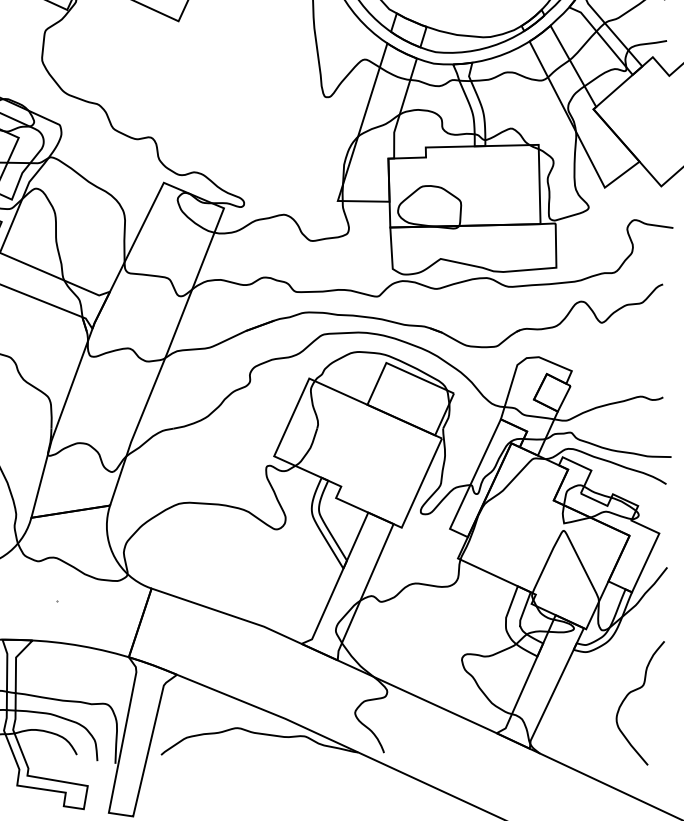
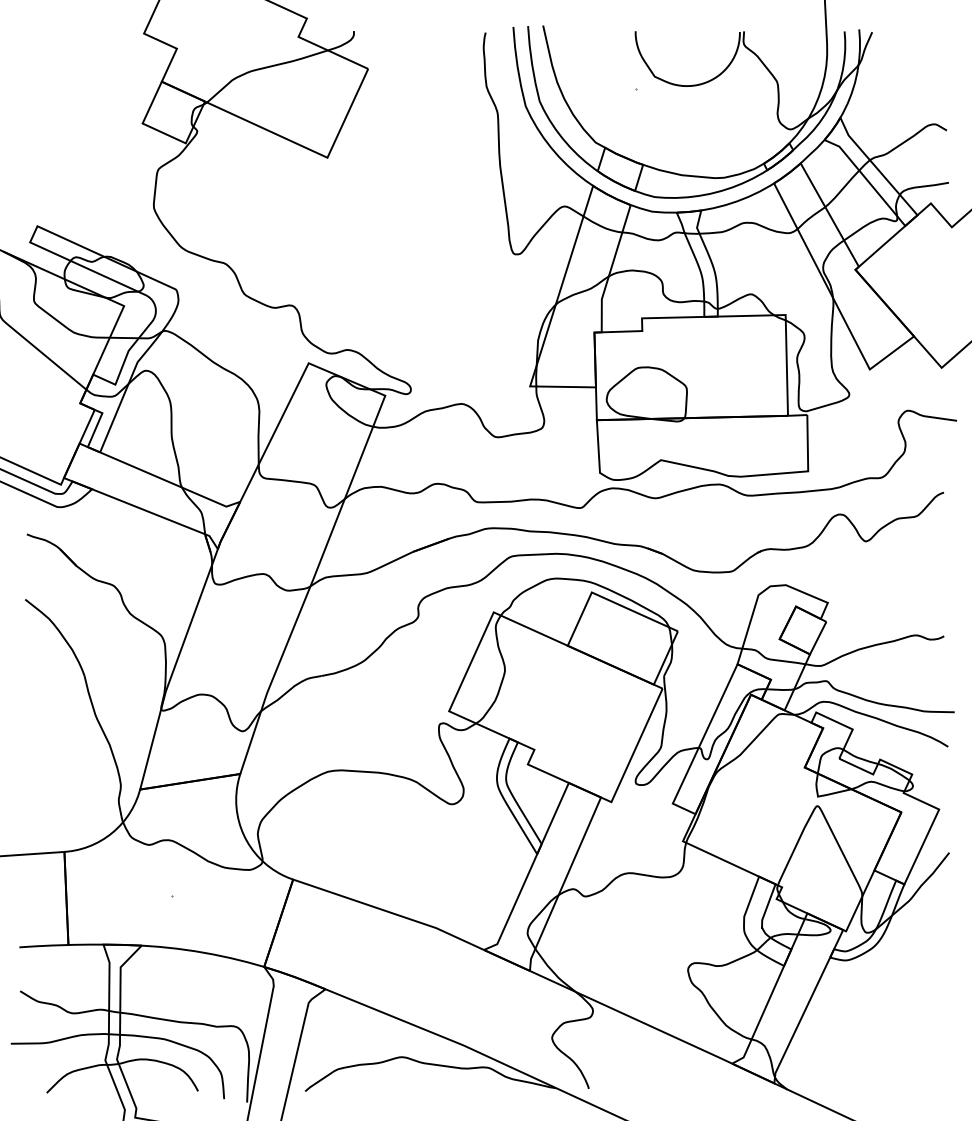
curve: (634, 691) -> (907, 1010), removed

